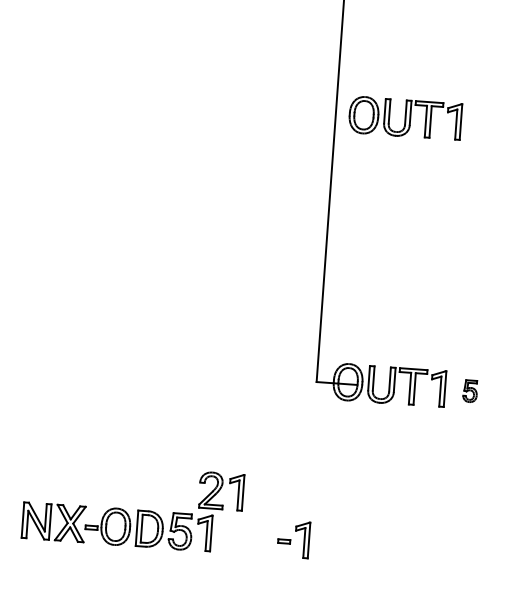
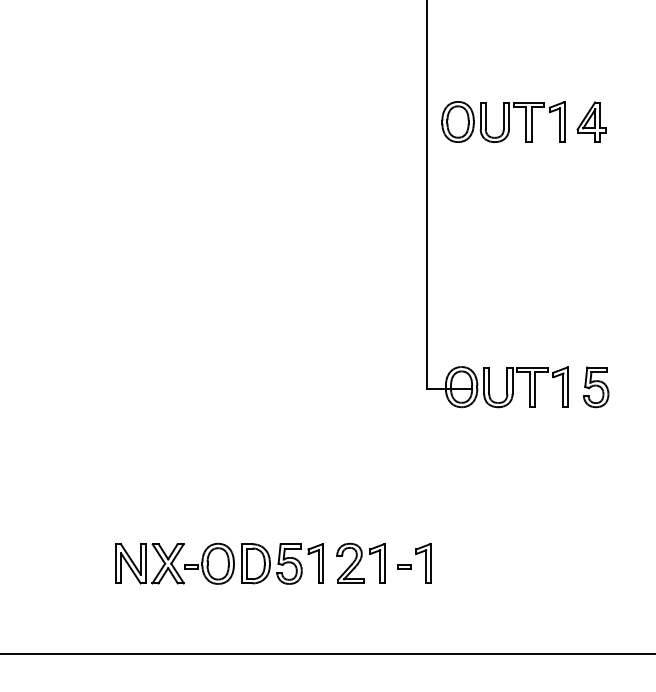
part: (405, 117) -> (503, 121), moved
part: (483, 149) -> (591, 121), added
part: (470, 391) -> (596, 387), size x1.67
part: (220, 490) -> (360, 562), moved

